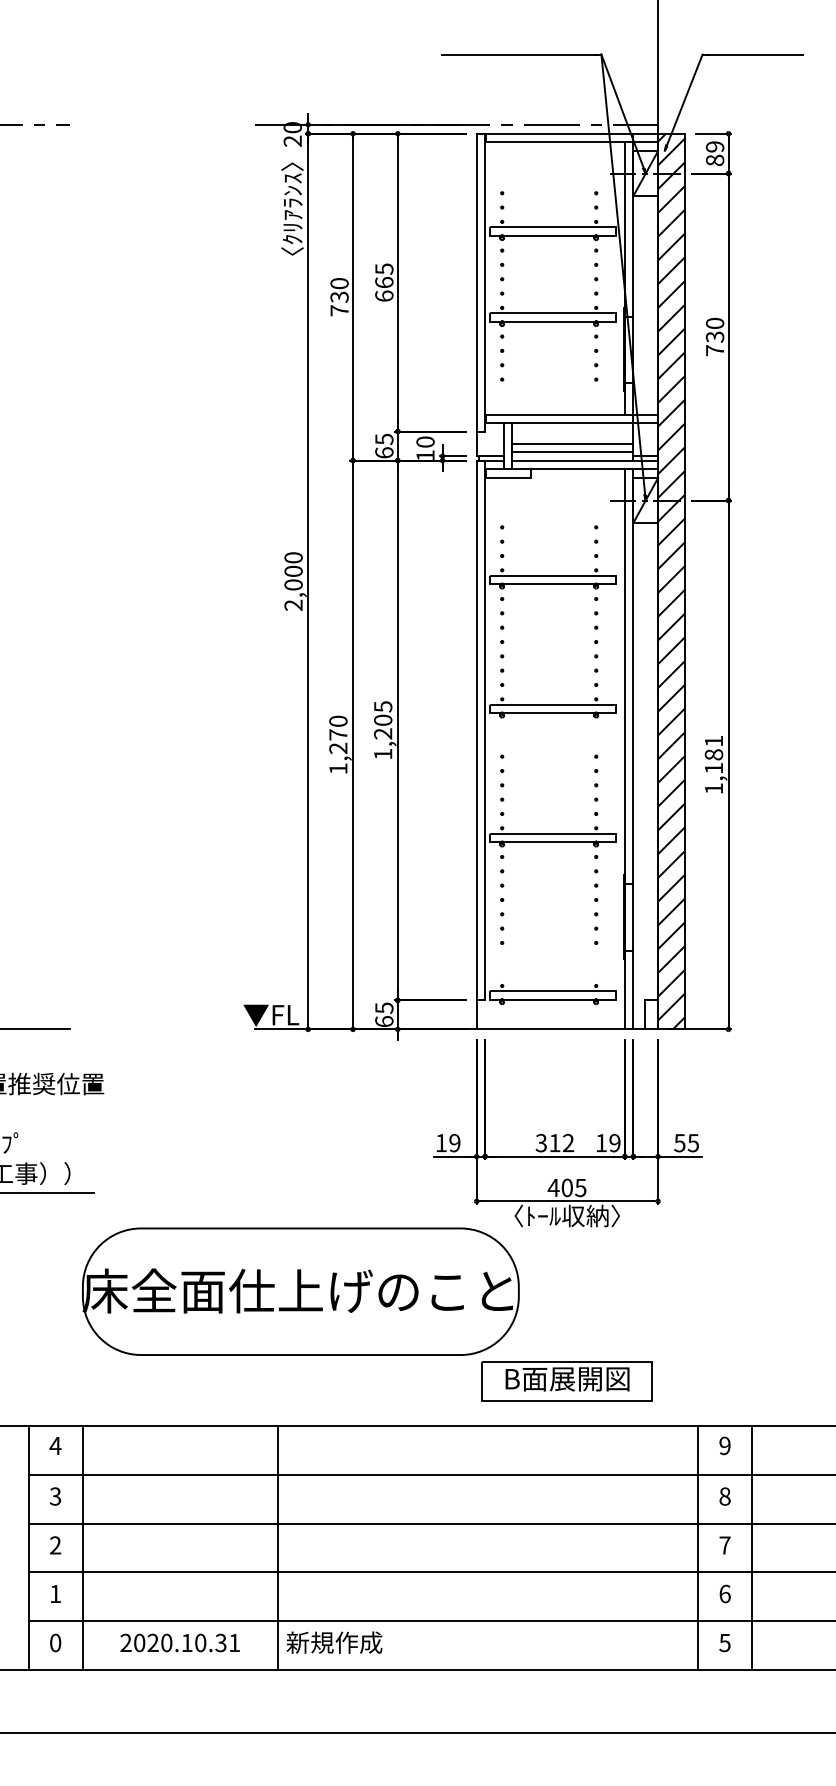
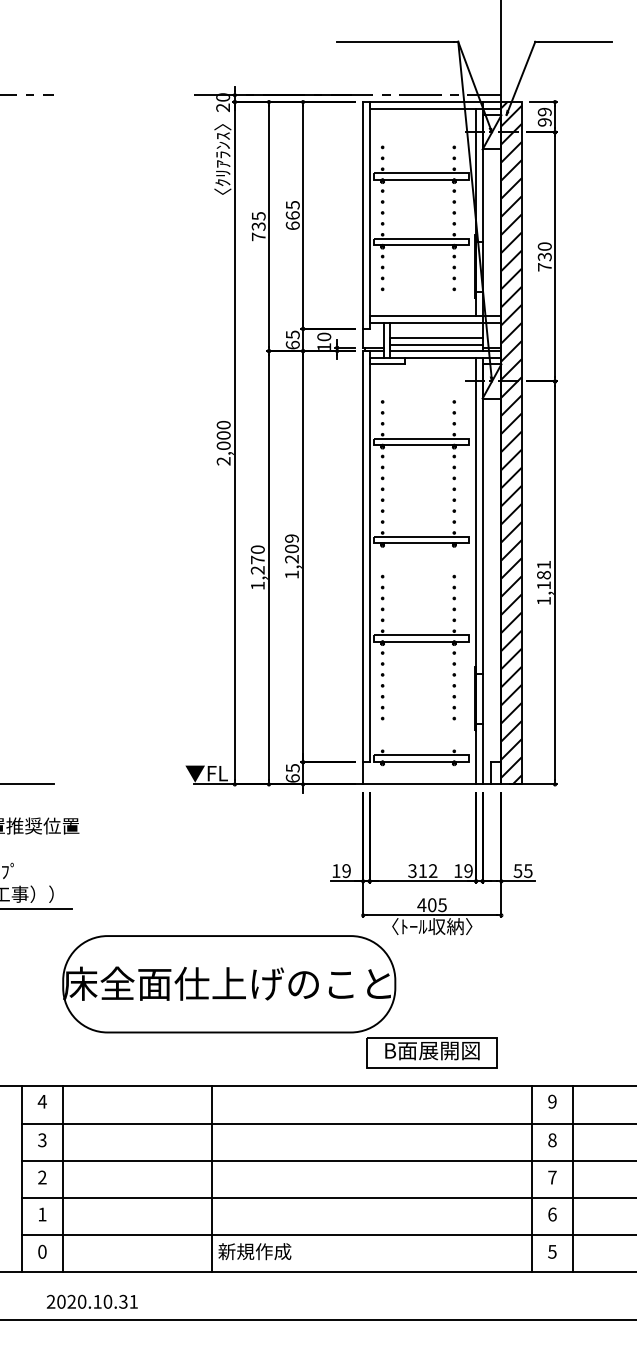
text: (714, 160) -> (544, 122), 89 -> 99
text: (339, 283) -> (258, 216), 730 -> 735
text: (382, 706) -> (291, 538), 1,205 -> 1,209
text: (179, 1642) -> (91, 1301), moved

